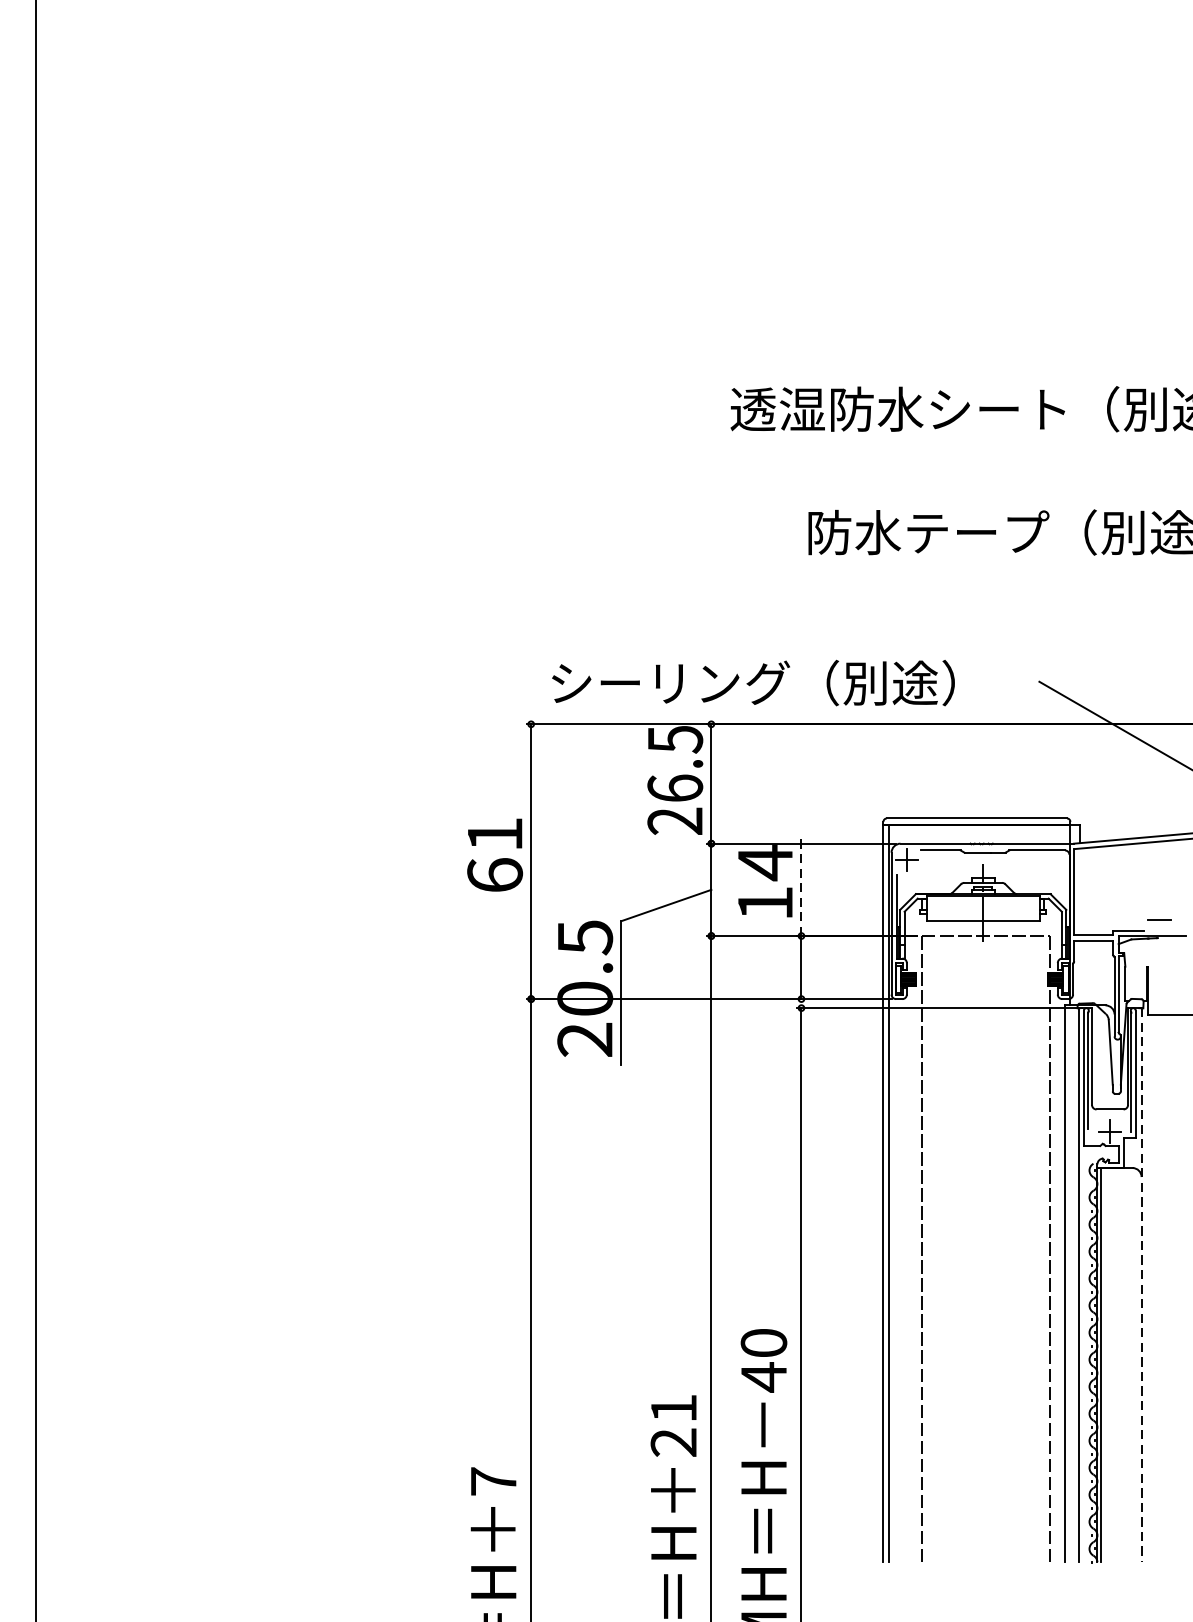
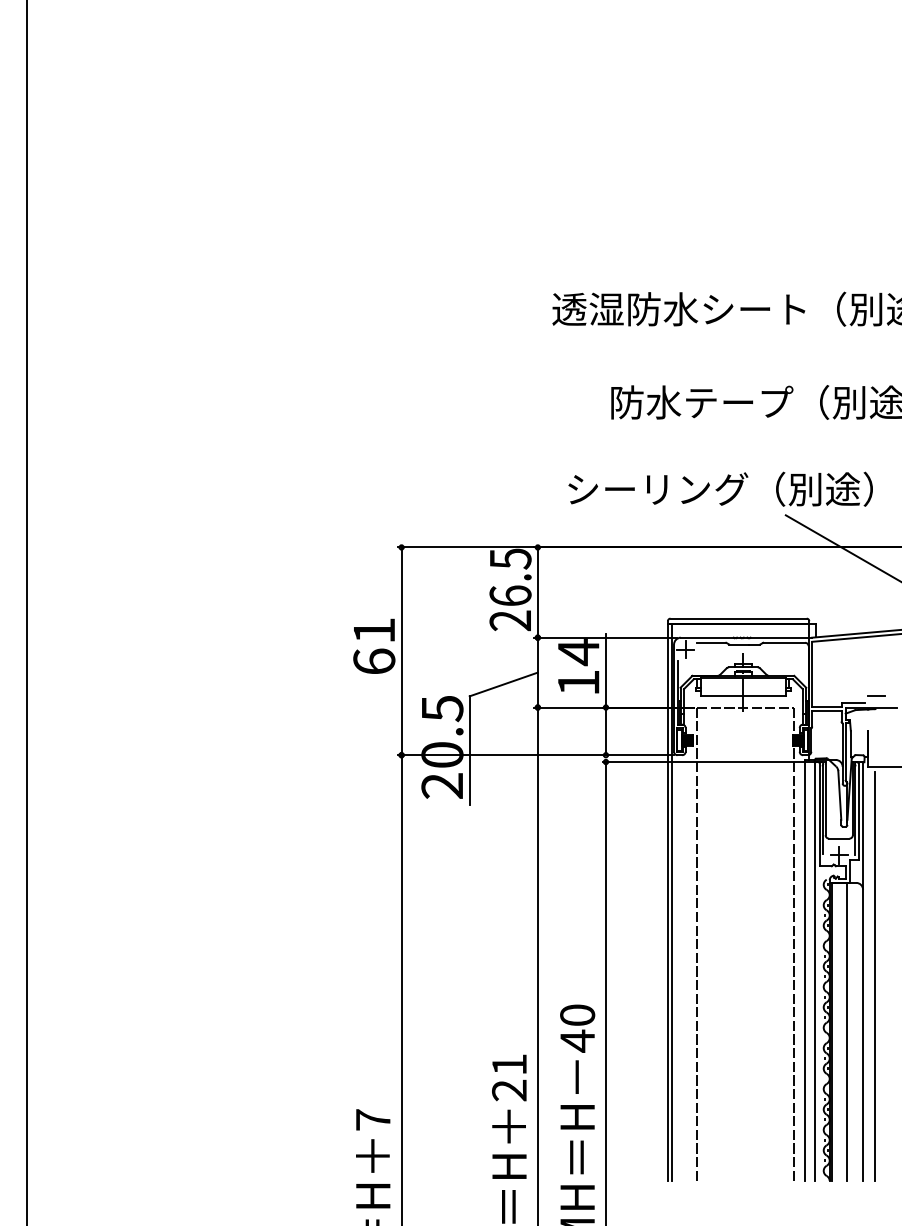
text: (753, 682) -> (720, 488), moved
line: (800, 887) -> (605, 670), dashed -> solid
line: (1142, 1285) -> (863, 971), dashed -> solid
line: (1157, 1291) -> (875, 976), added
line: (1119, 1364) -> (846, 1031), added

